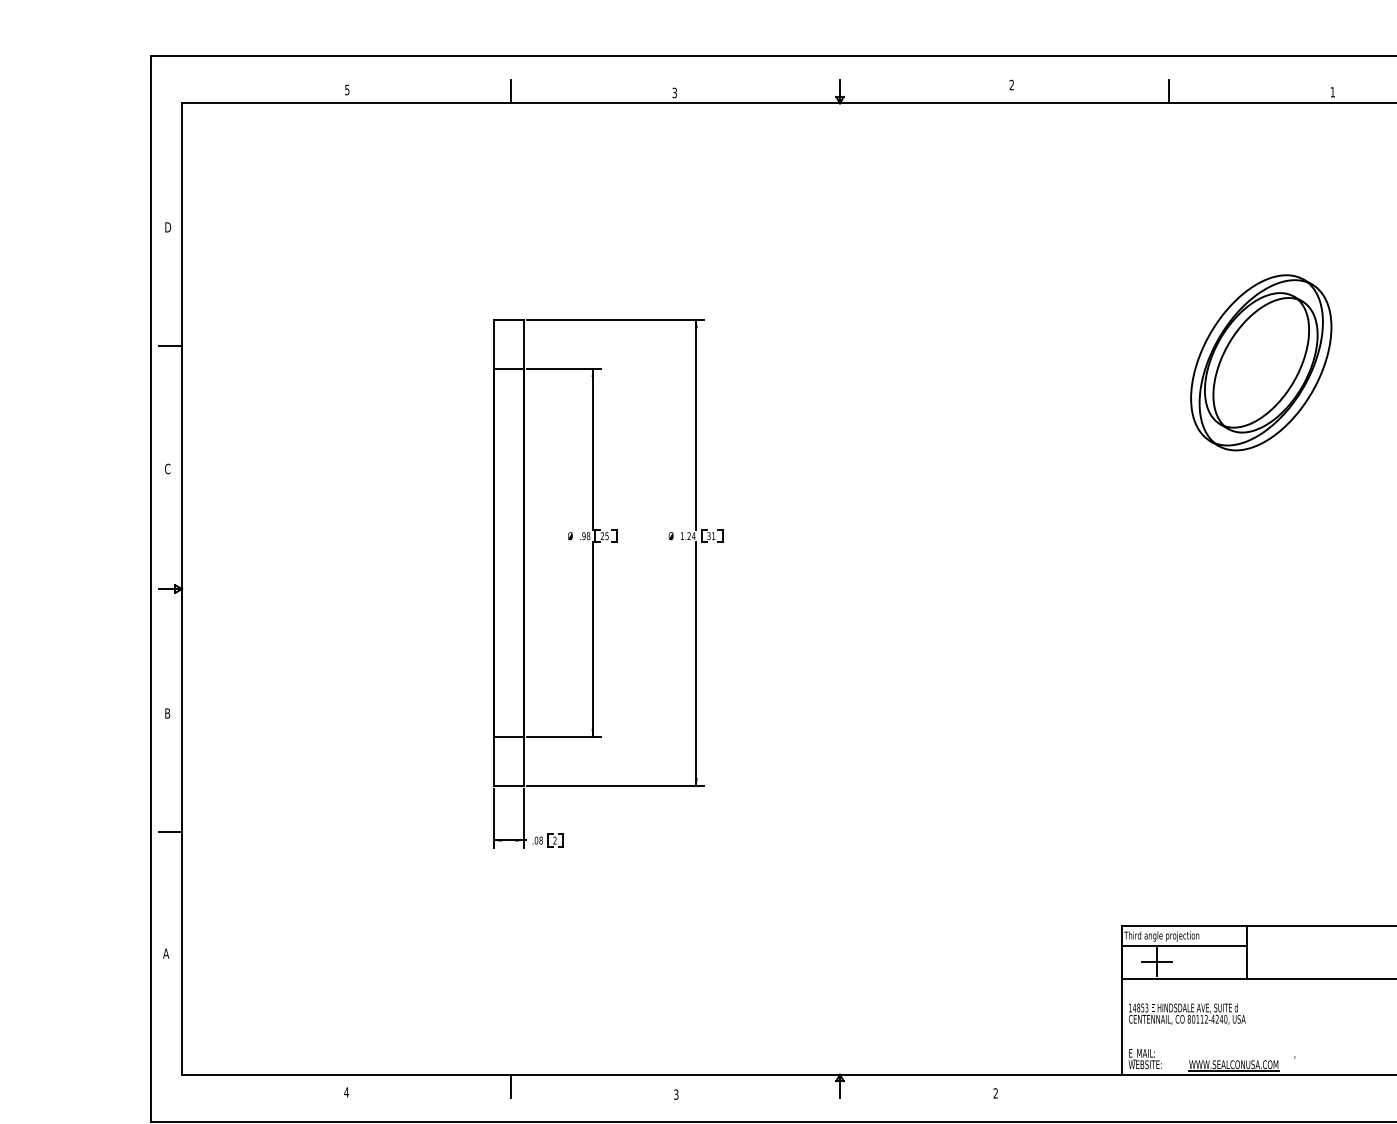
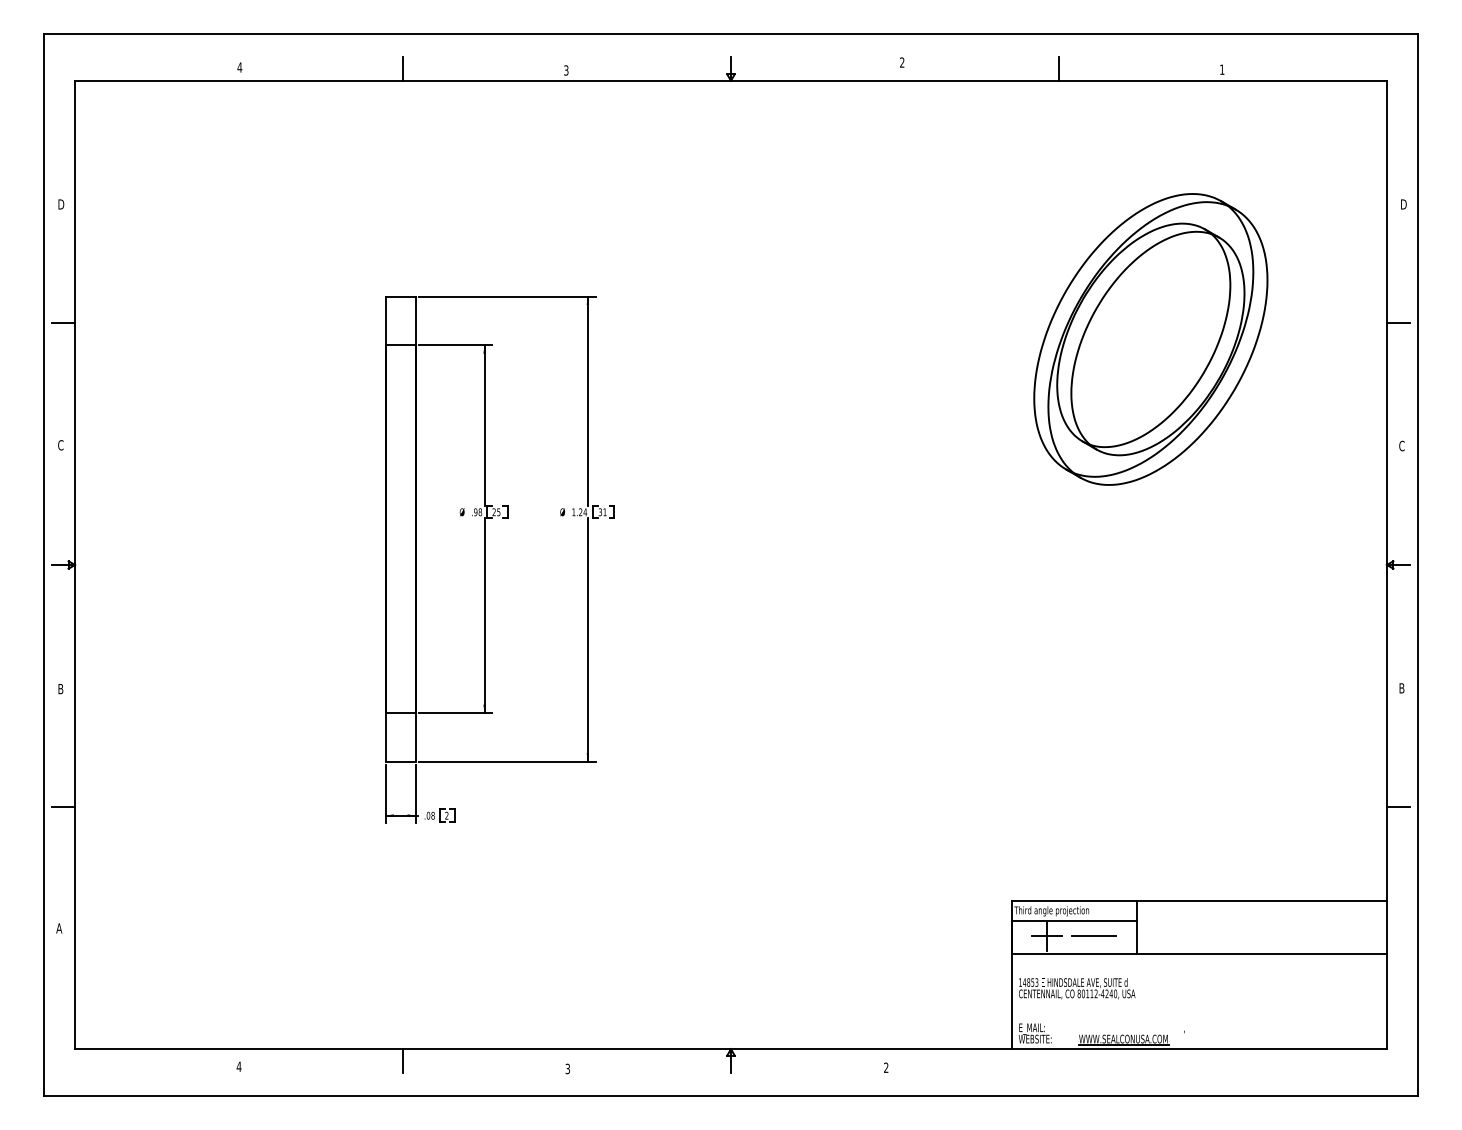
text: (346, 89) -> (239, 67), 5 -> 4
part: (1260, 362) -> (1150, 339), size x1.67
line: (1203, 960) -> (1093, 935), added

